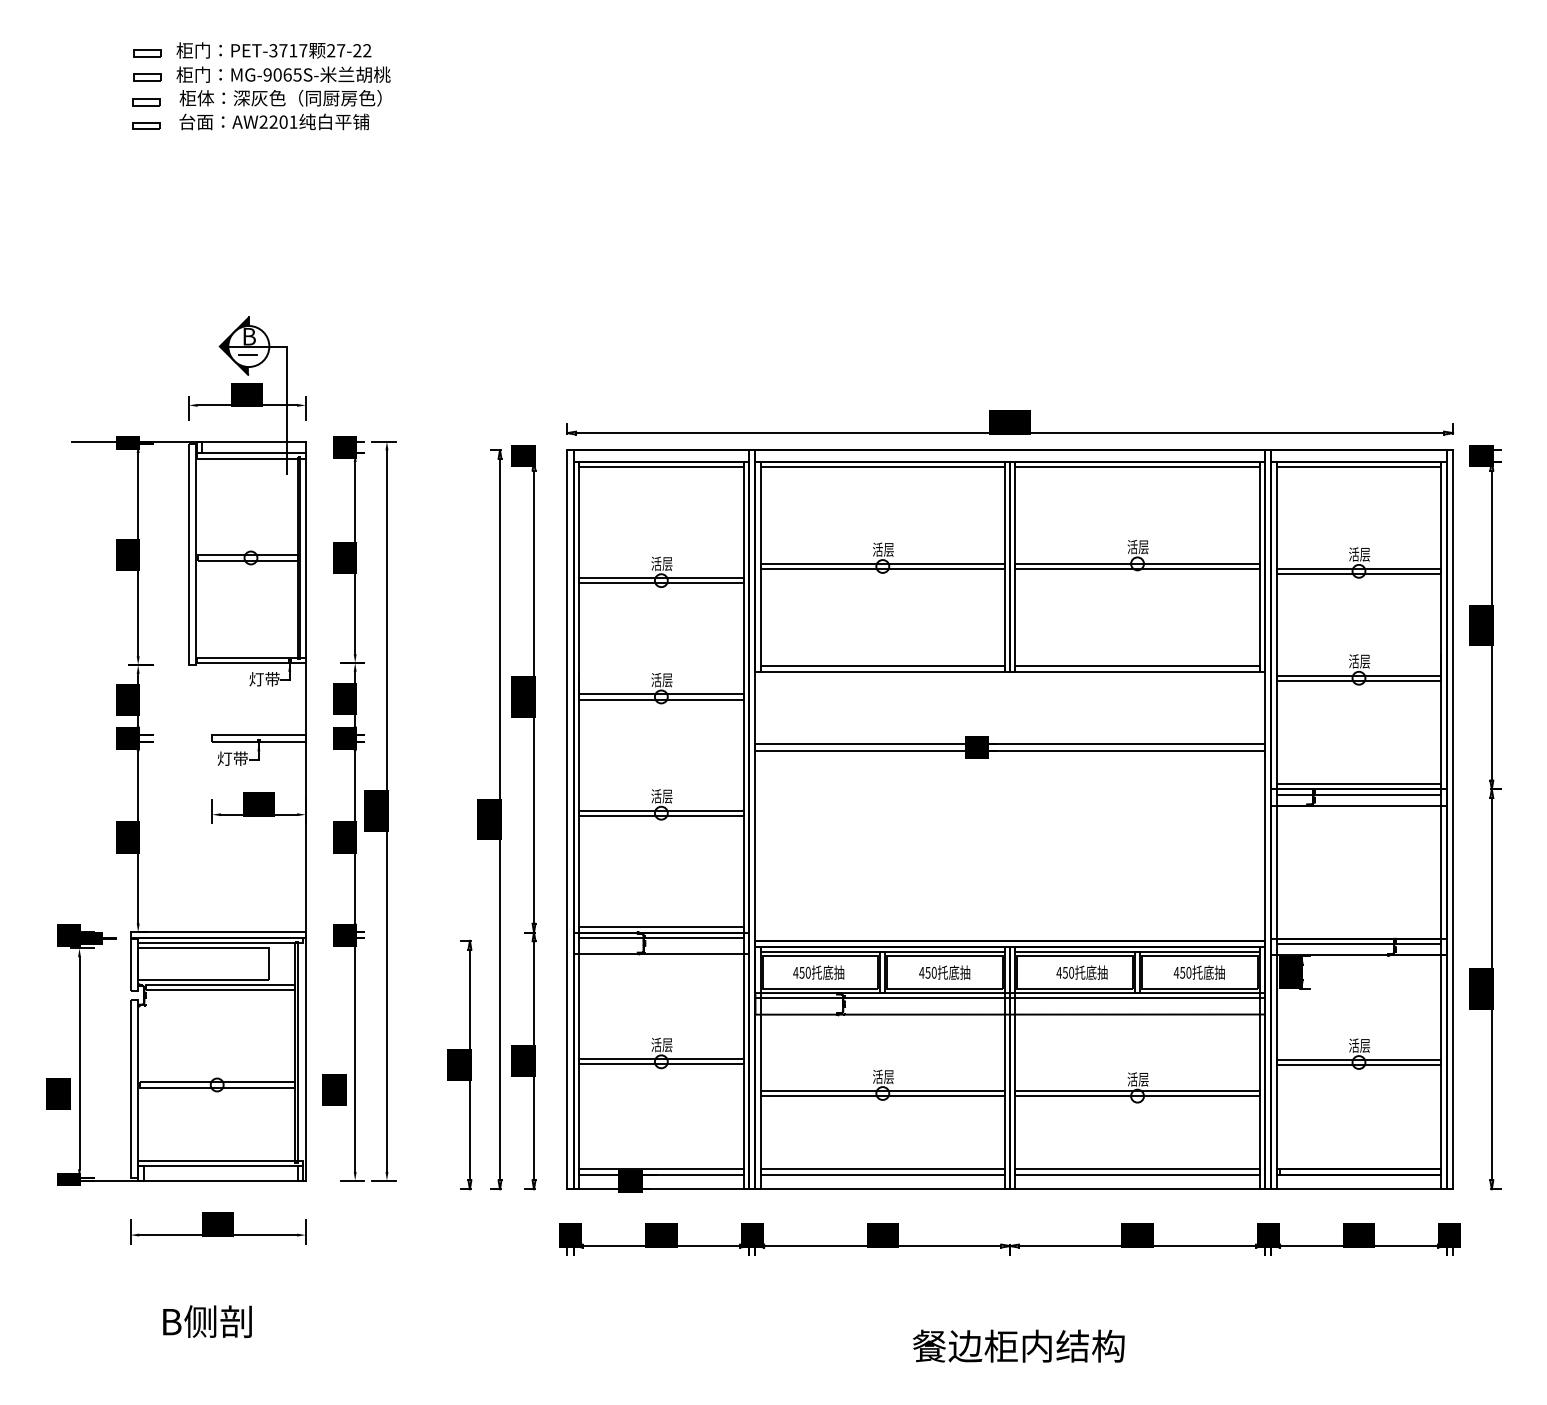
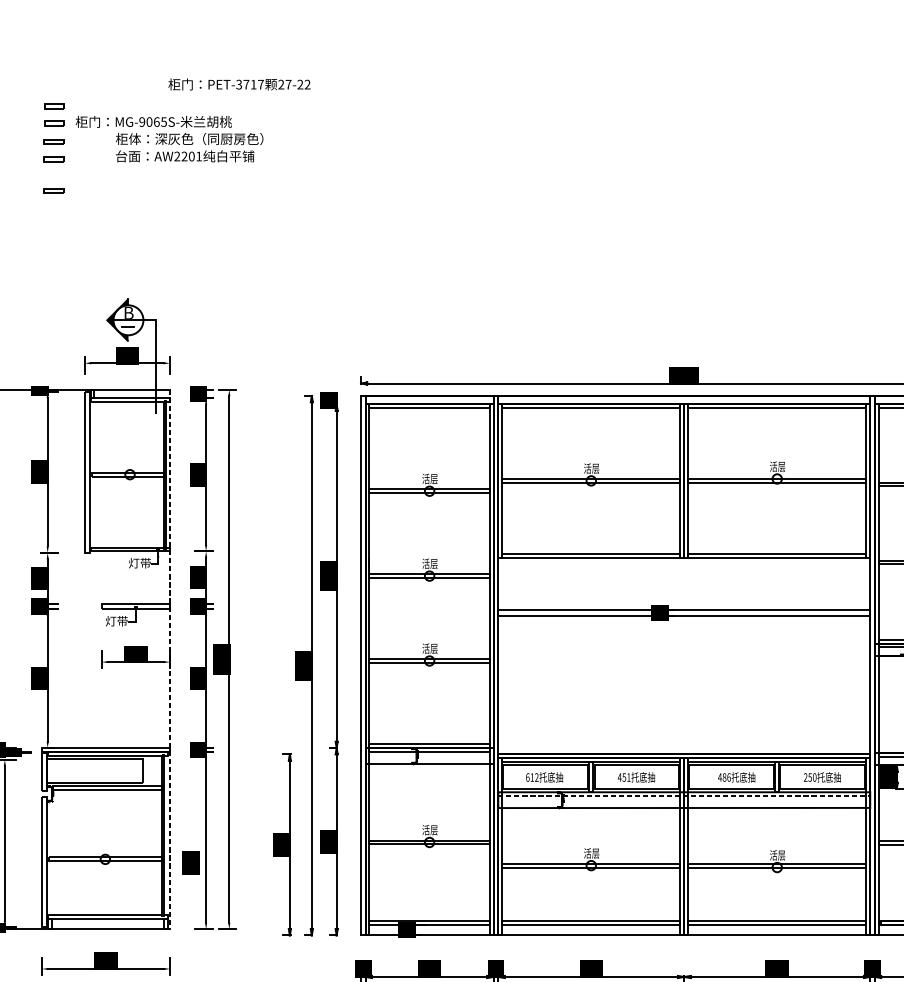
text: (273, 50) -> (239, 84), moved
text: (280, 109) -> (189, 147), moved
part: (146, 169) -> (53, 191), added
line: (305, 811) -> (169, 659), solid -> dashed
text: (801, 972) -> (531, 777), 450 -> 612
text: (933, 972) -> (628, 777), 450 -> 451
text: (1068, 972) -> (726, 777), 450 -> 486
text: (1176, 972) -> (805, 777), 450 -> 250
line: (1010, 998) -> (684, 796), solid -> dashed

